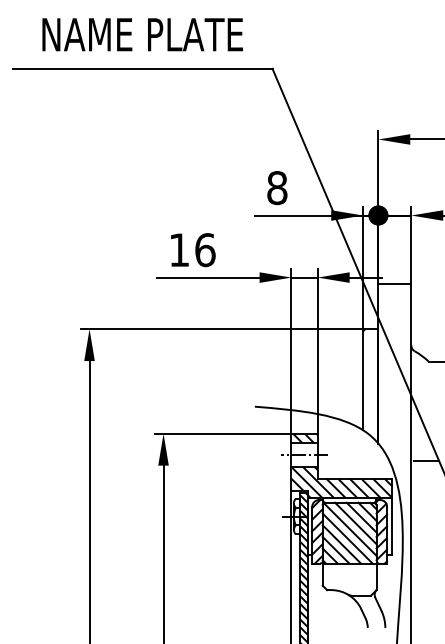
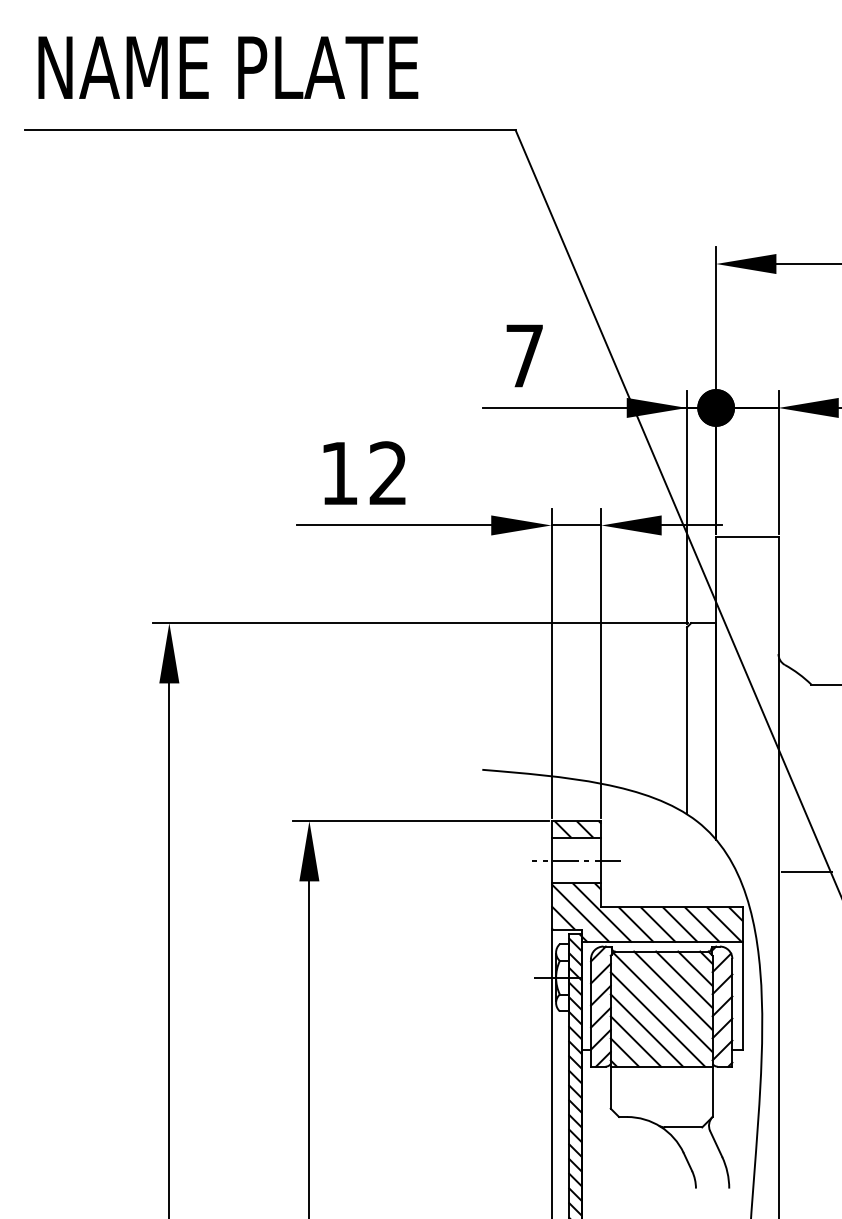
text: (142, 34) -> (227, 67), moved
text: (277, 188) -> (525, 356), 8 -> 7
text: (205, 250) -> (388, 474), 16 -> 12

